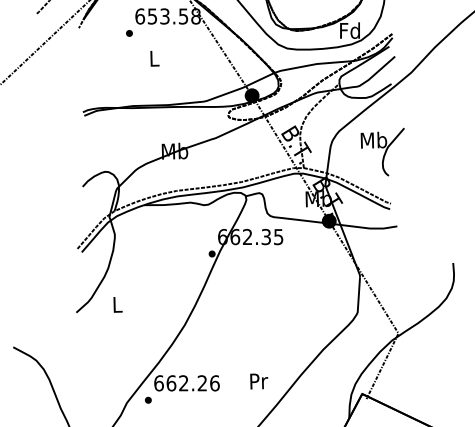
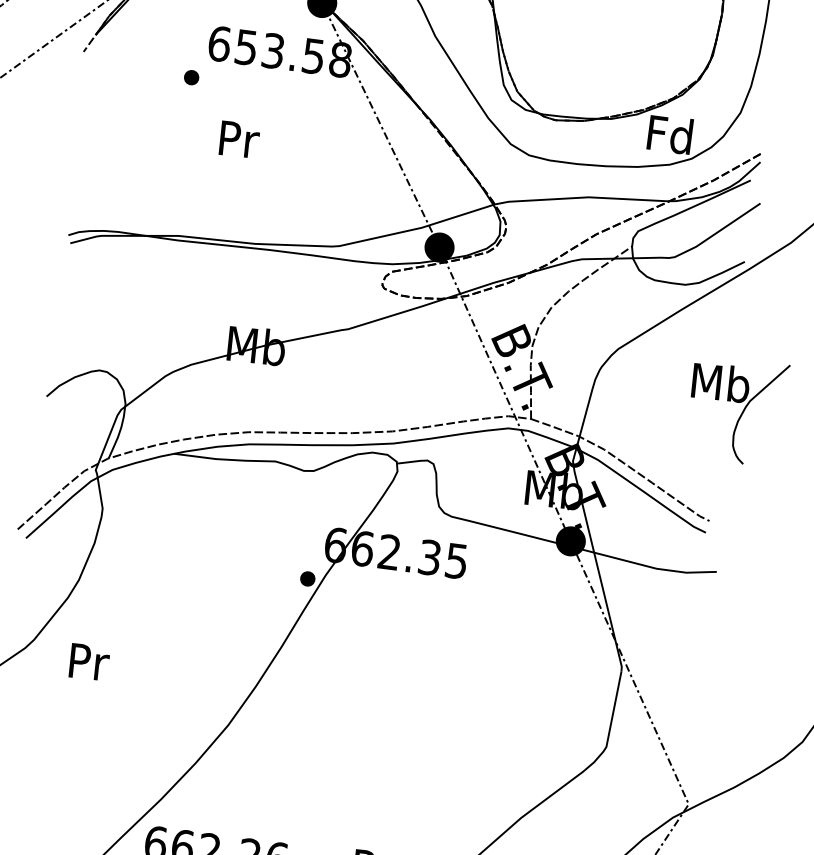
text: (154, 58) -> (238, 139), L -> Pr
part: (382, 151) -> (736, 409), moved
text: (117, 304) -> (88, 661), L -> Pr

